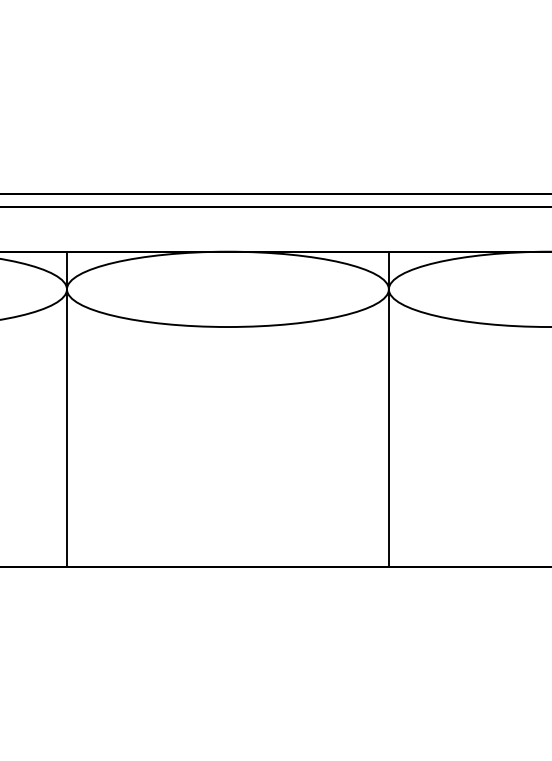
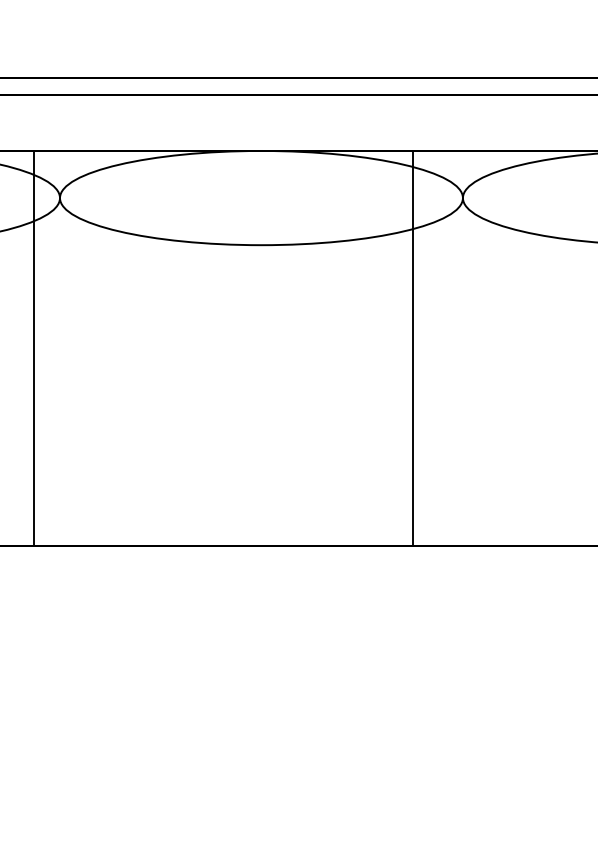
line: (66, 409) -> (33, 348), moved
line: (388, 409) -> (412, 348), moved

